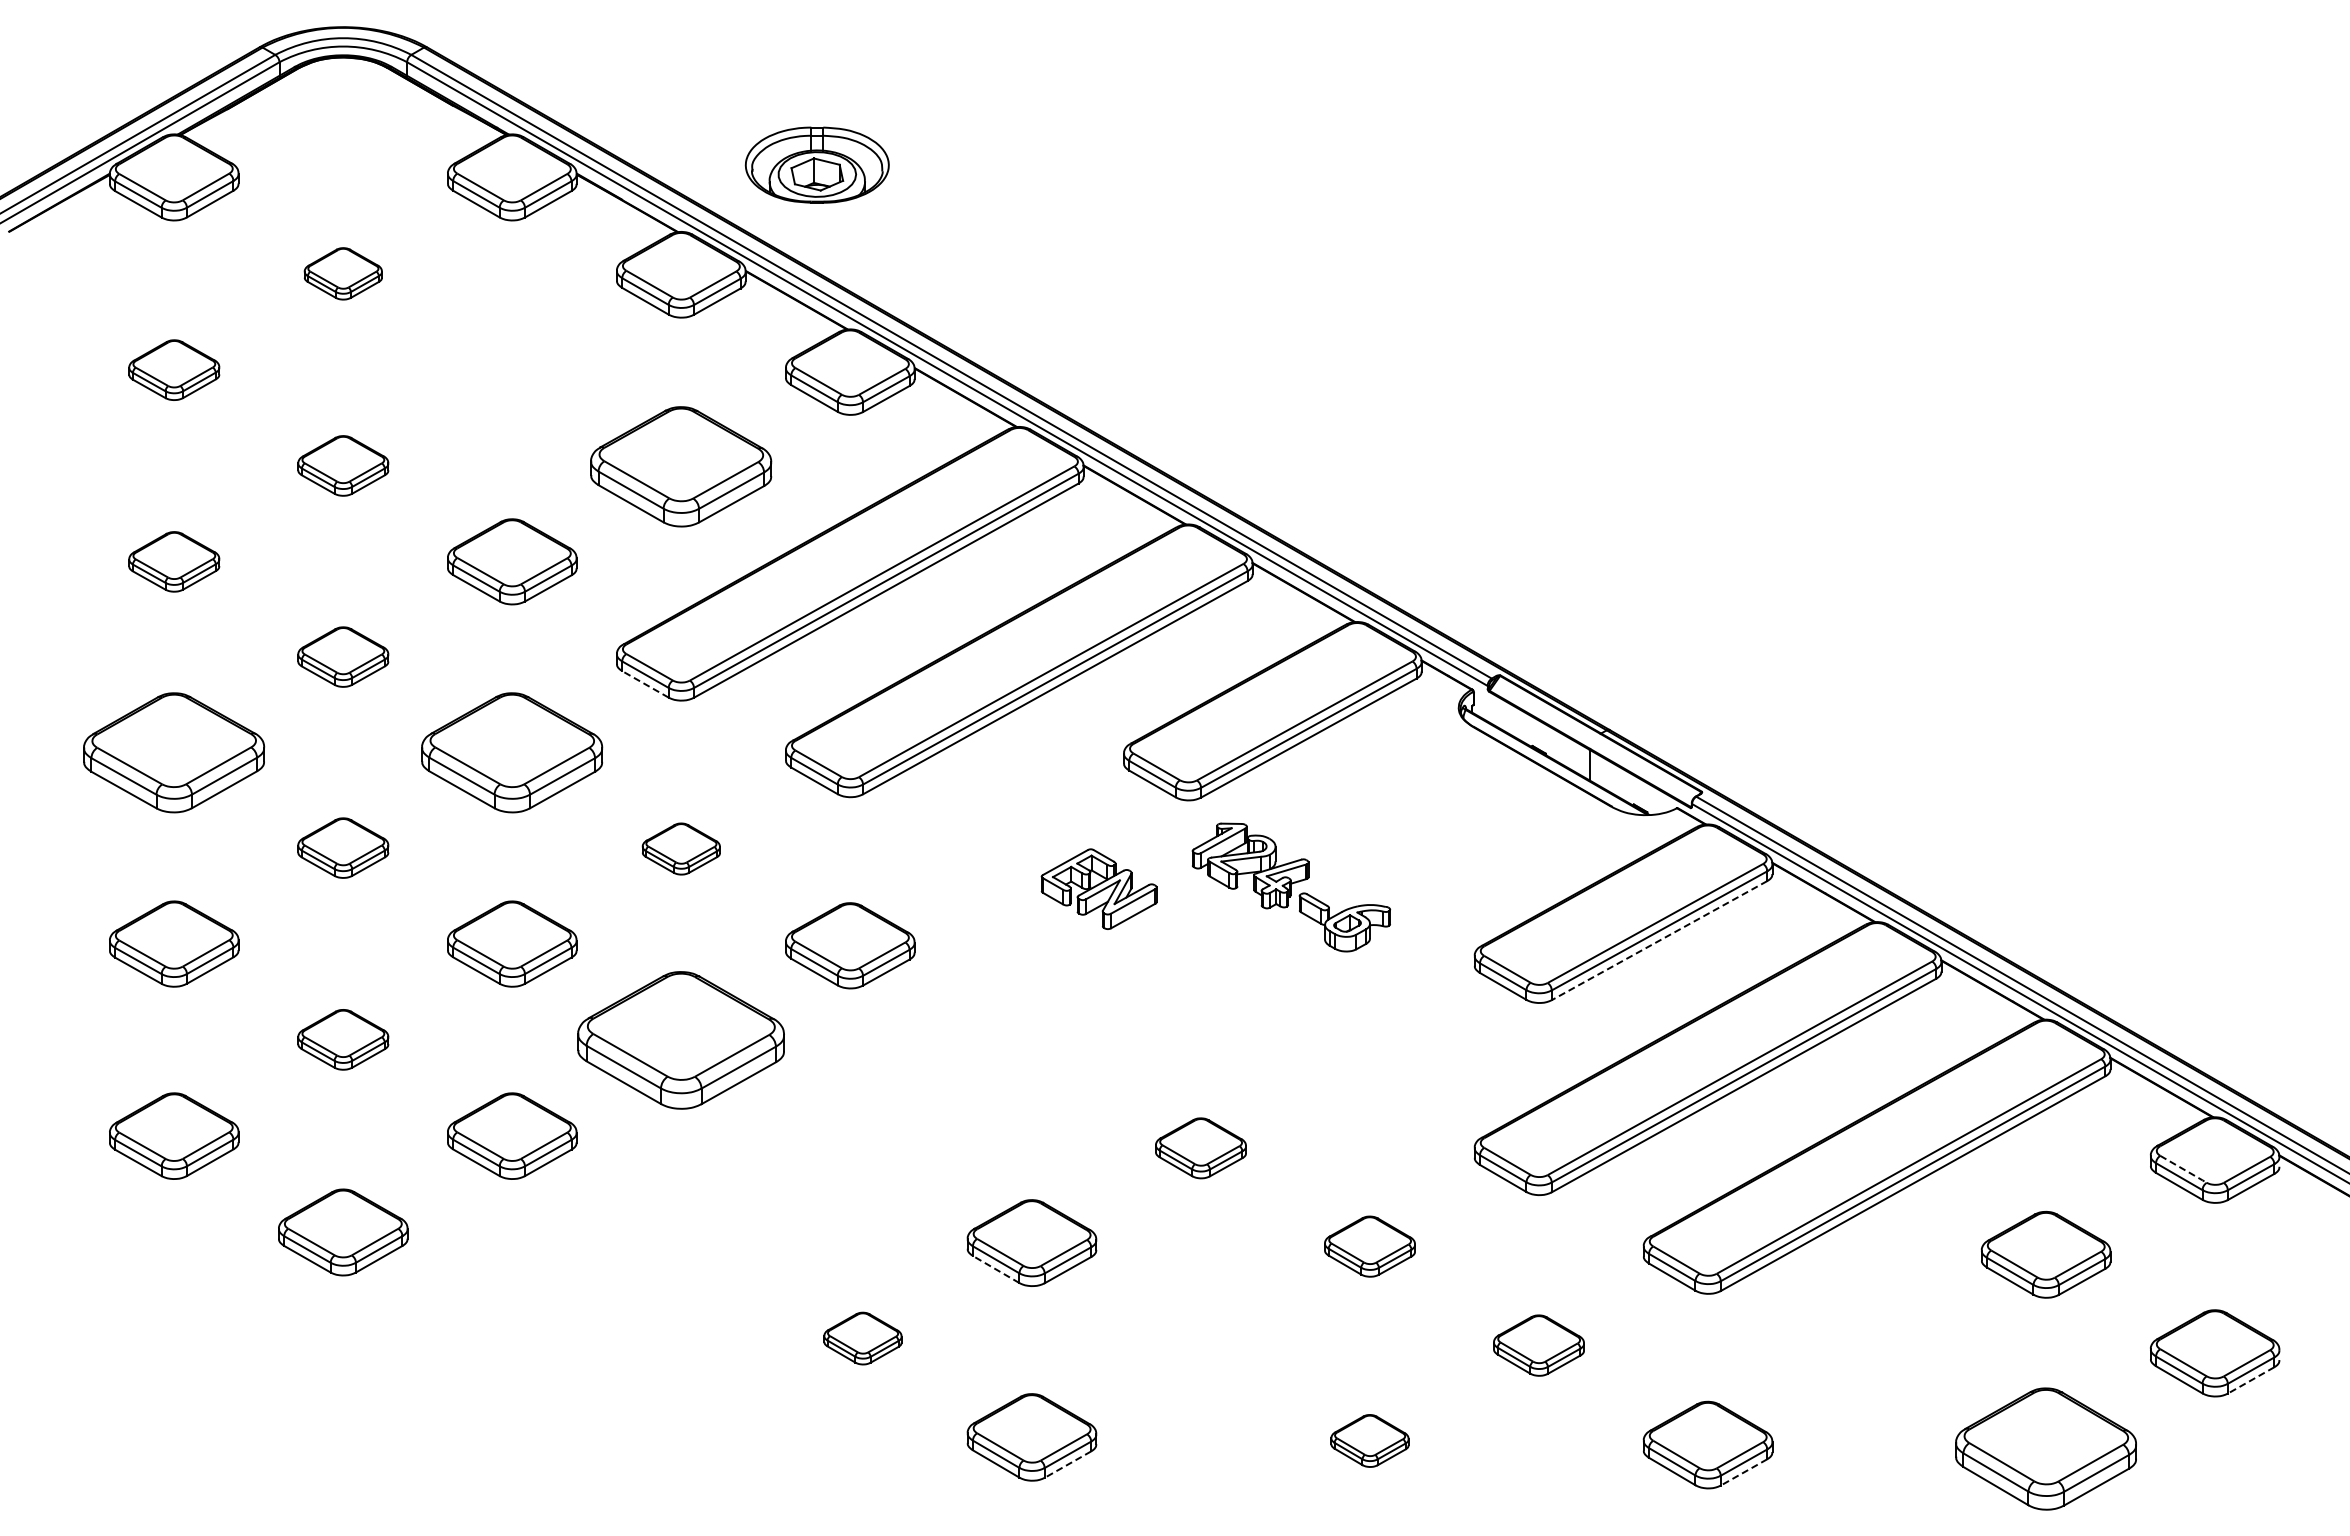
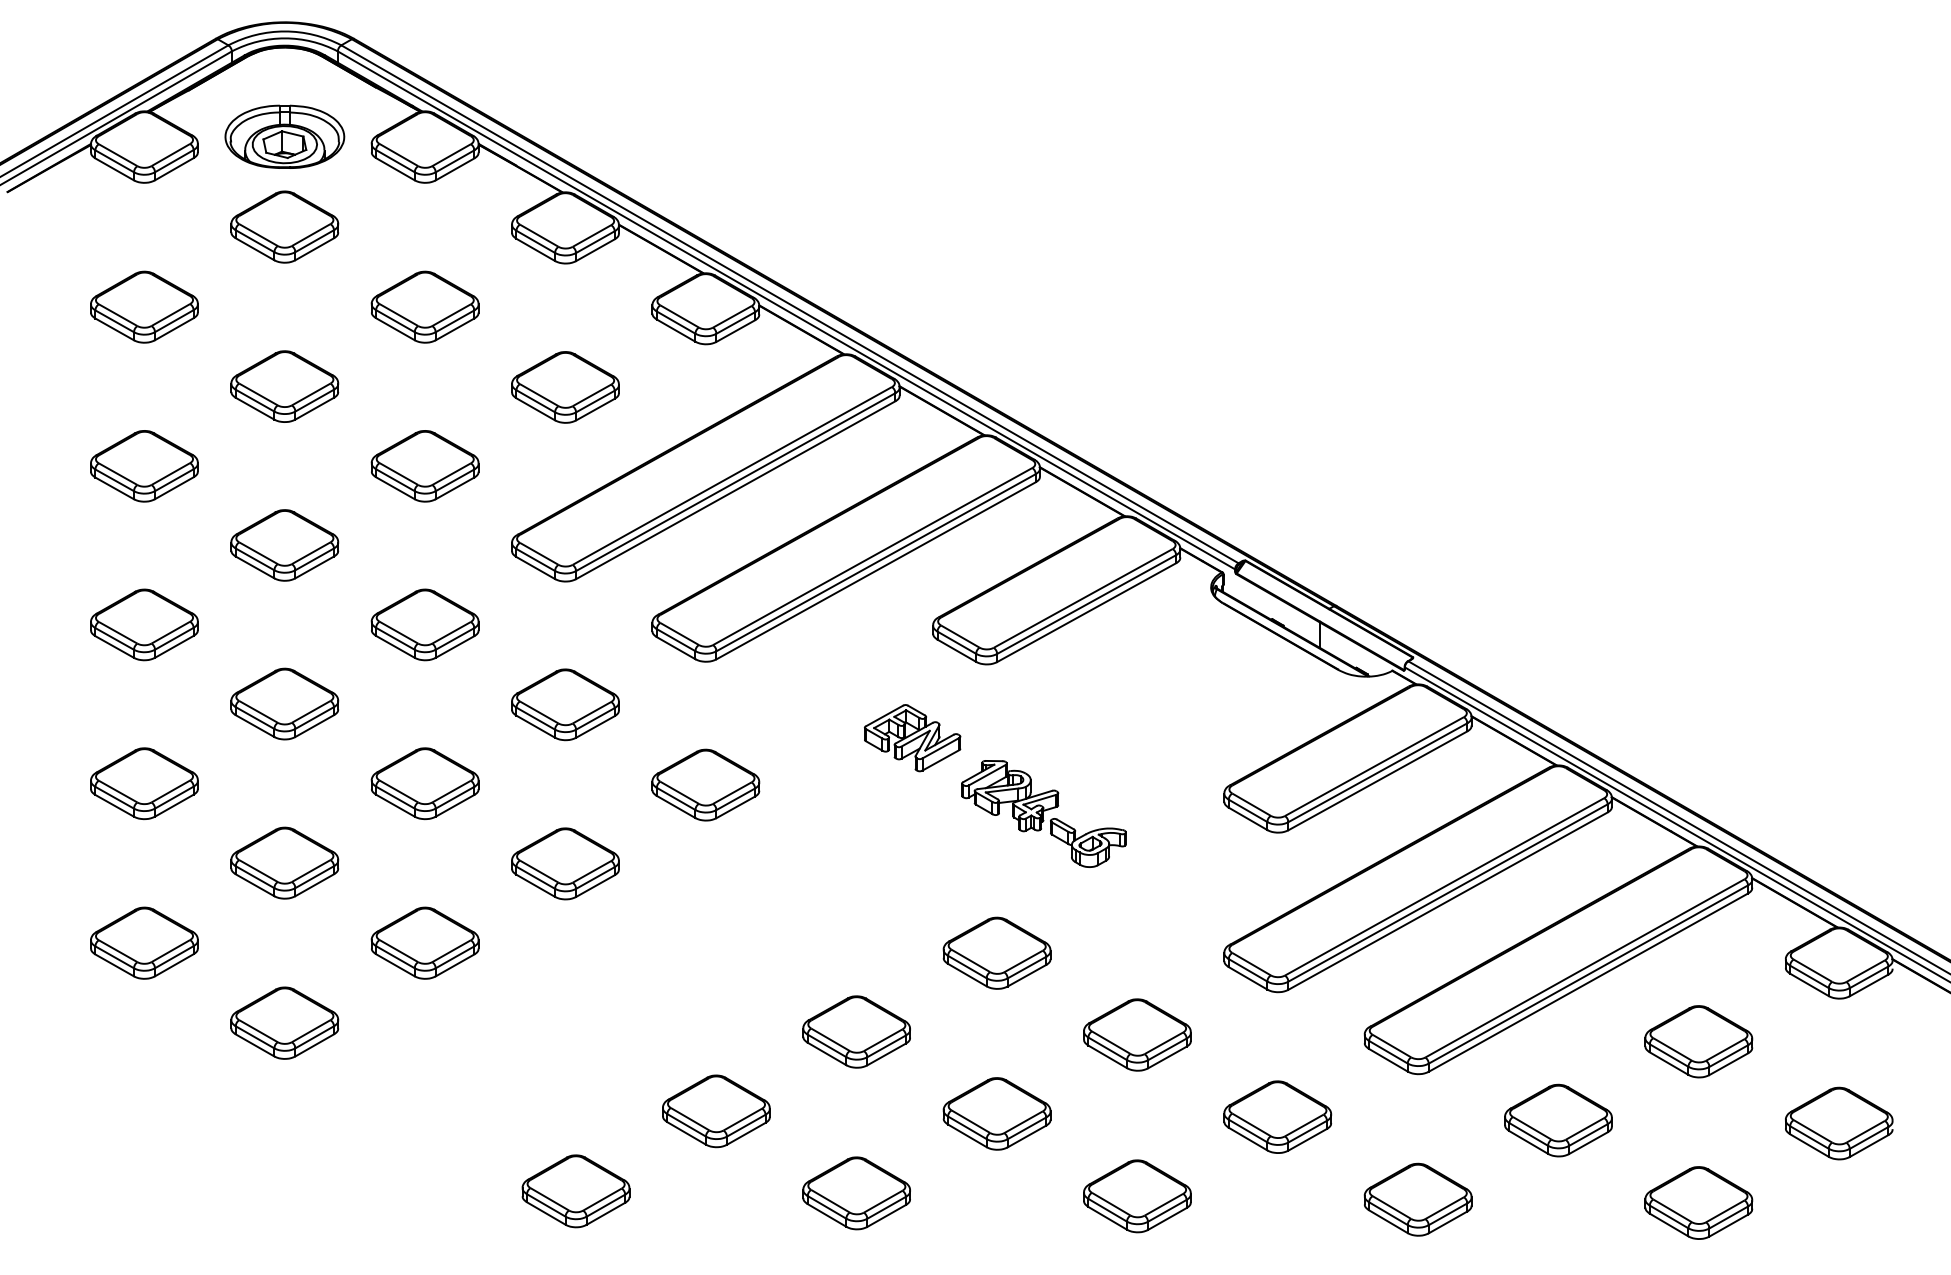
part: (816, 164) -> (284, 136), moved
part: (343, 273) -> (285, 226), size x1.67
part: (174, 369) -> (144, 306), size x1.43
part: (512, 369) -> (425, 306), added
part: (343, 465) -> (285, 386), size x1.43
part: (681, 466) -> (565, 387), size x0.71
part: (174, 561) -> (144, 466), size x1.43
part: (343, 656) -> (285, 544), size x1.43
line: (645, 684) -> (535, 568), dashed -> solid
part: (174, 752) -> (144, 624), size x0.71
part: (512, 752) -> (425, 624), size x0.71
part: (343, 847) -> (285, 703), size x1.43
part: (681, 848) -> (565, 704), size x1.67
part: (1291, 887) -> (1044, 813), moved
line: (1659, 940) -> (1377, 780), dashed -> solid
part: (343, 1039) -> (285, 862), size x1.43
part: (681, 1040) -> (565, 863), size x0.62
part: (1200, 1148) -> (996, 953), size x1.43
line: (2183, 1169) -> (1812, 970), dashed -> solid
part: (1369, 1246) -> (1137, 1034), size x1.43
line: (996, 1269) -> (827, 1053), dashed -> solid
part: (862, 1338) -> (716, 1111), size x1.67
part: (1200, 1341) -> (996, 1113), added
part: (1538, 1345) -> (1277, 1117), size x1.43
part: (1876, 1349) -> (1558, 1120), added
line: (2251, 1380) -> (1869, 1146), dashed -> solid
part: (693, 1434) -> (575, 1190), added
part: (1369, 1440) -> (1137, 1195), size x1.67
part: (2045, 1448) -> (1698, 1202), size x0.71
line: (1067, 1464) -> (886, 1215), dashed -> solid
line: (1744, 1472) -> (1448, 1222), dashed -> solid

